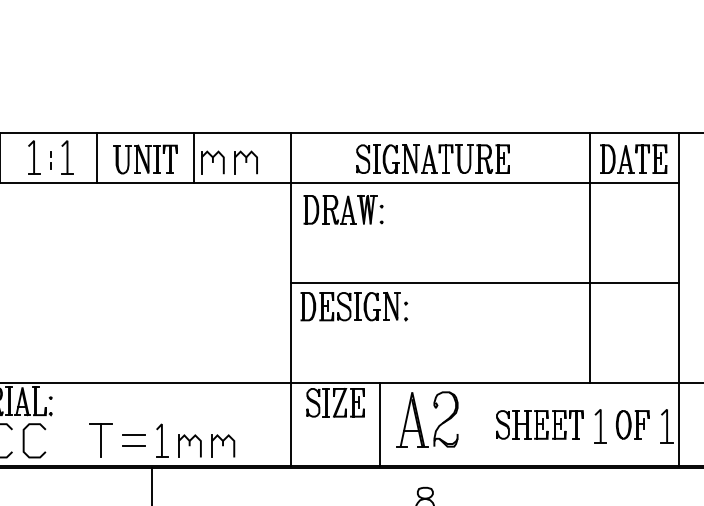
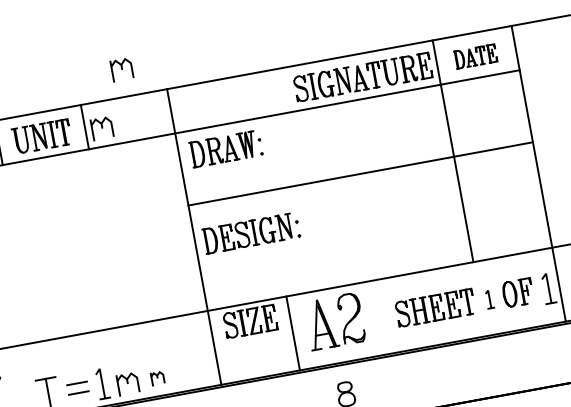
part: (432, 158) -> (362, 76), moved
part: (633, 158) -> (475, 56), size x0.7
part: (245, 162) -> (121, 69), moved
line: (485, 282) -> (360, 173), moved
part: (600, 426) -> (489, 299), size x0.6
part: (223, 445) -> (157, 377), size x0.6

